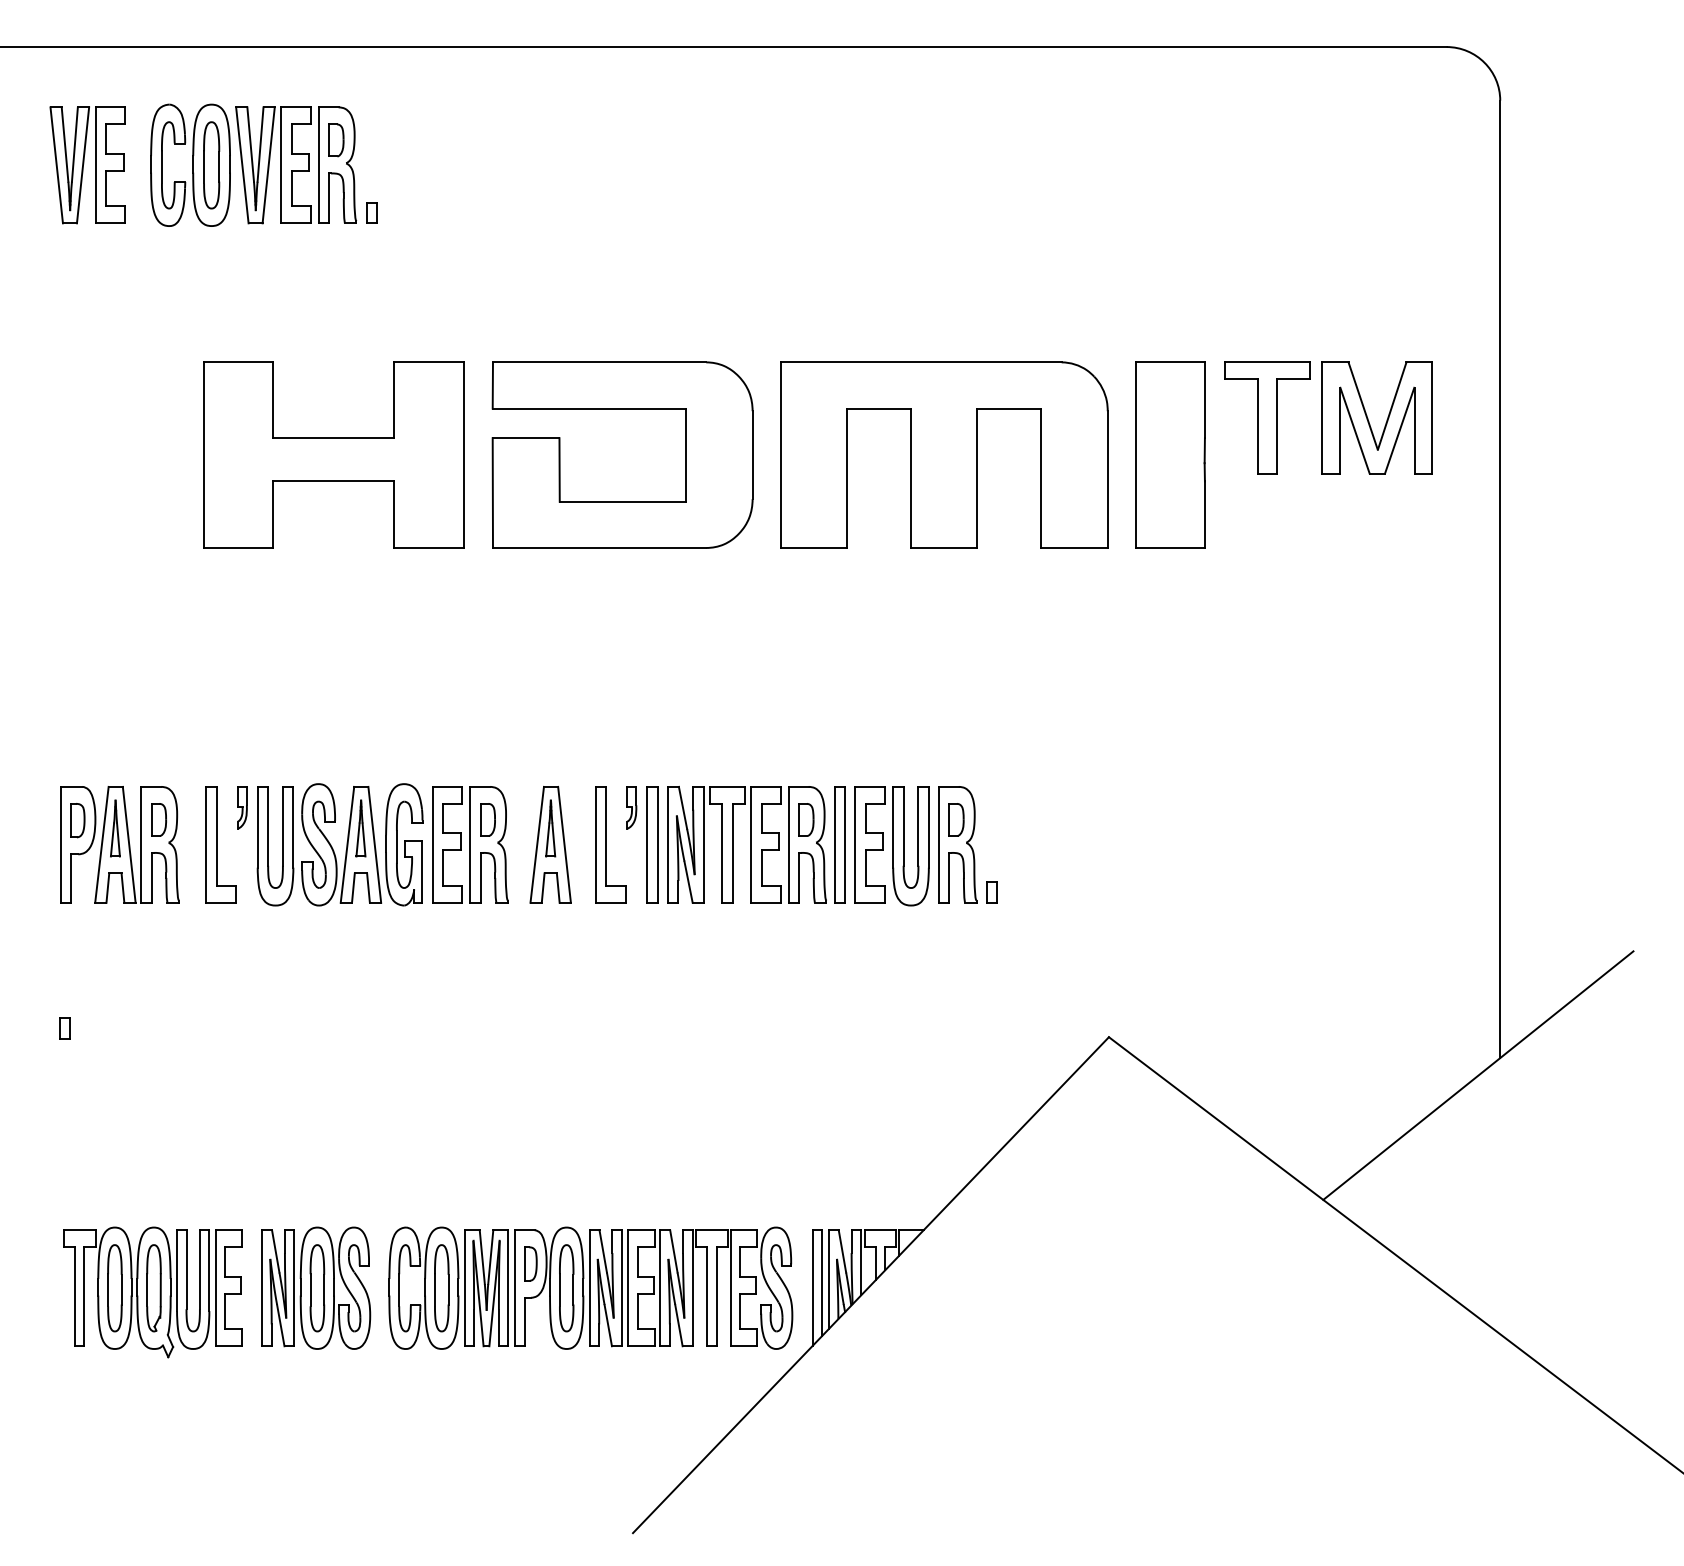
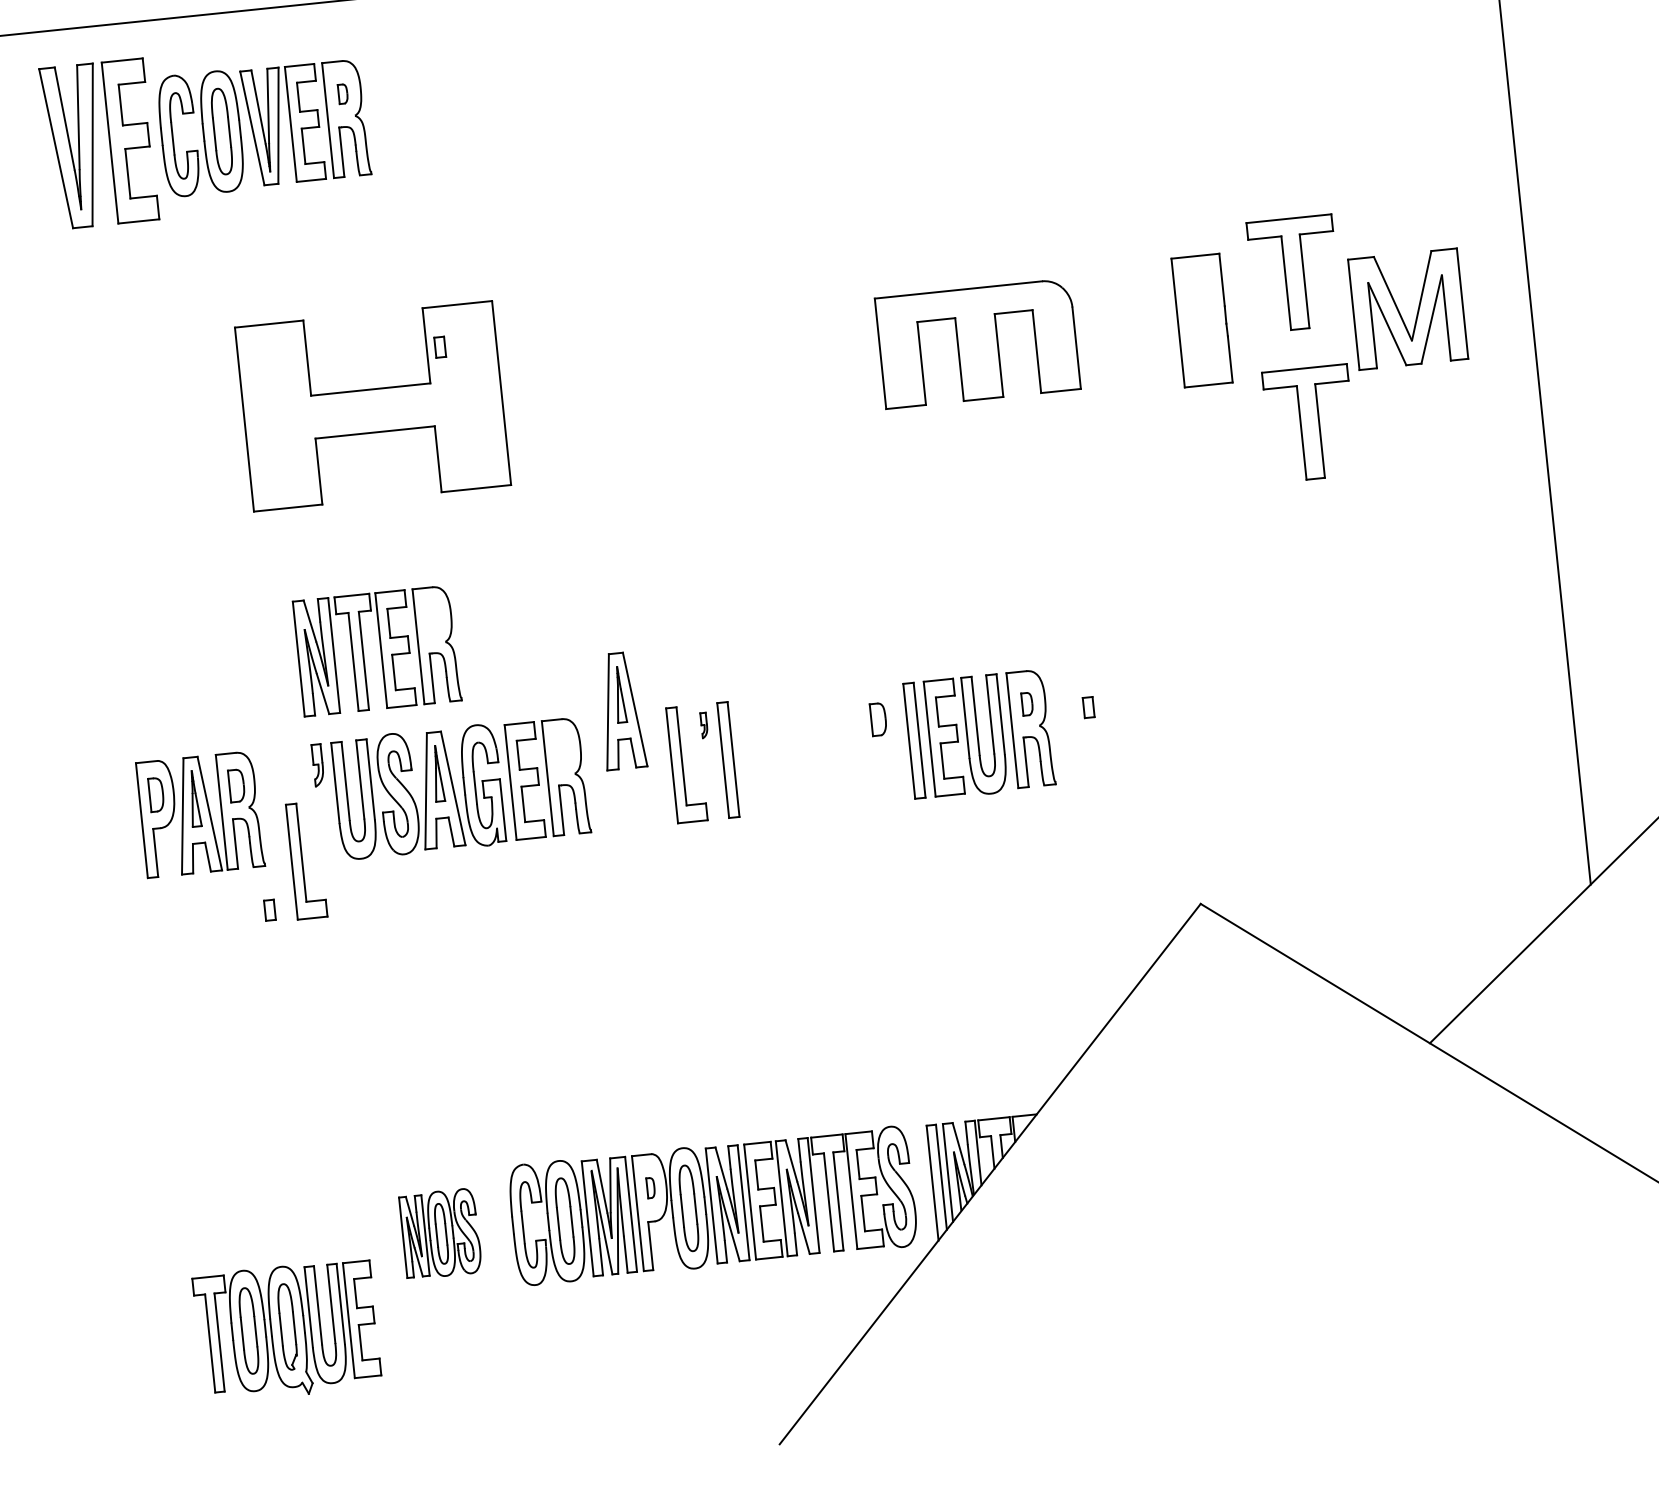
part: (336, 140) -> (343, 94), size x0.6
part: (87, 165) -> (98, 144), size x1.4
part: (371, 212) -> (439, 346), moved
part: (622, 409) -> (654, 331), removed
part: (1368, 418) -> (1399, 310), moved
part: (944, 454) -> (978, 343), size x0.6
part: (1170, 454) -> (1202, 319), size x0.7
part: (1267, 568) -> (1309, 423), added
part: (631, 807) -> (703, 725), size x0.6
part: (487, 819) -> (562, 751), removed
part: (956, 819) -> (1027, 703), size x0.7
part: (220, 844) -> (306, 860), moved
part: (550, 844) -> (621, 710), moved
part: (746, 844) -> (376, 650), moved
part: (991, 892) -> (1087, 707), moved
part: (64, 1028) -> (269, 910), moved
part: (530, 1263) -> (650, 1187), size x0.6
part: (316, 1287) -> (440, 1233), size x0.7
part: (152, 1292) -> (286, 1331), moved

